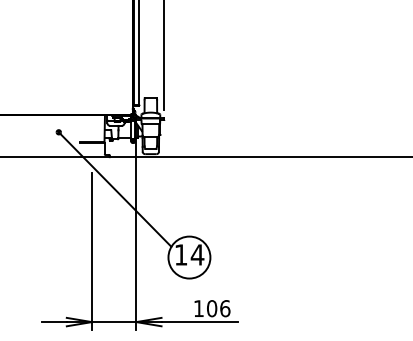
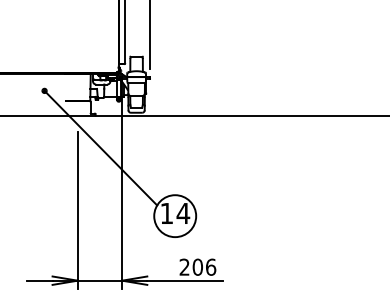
text: (198, 308) -> (184, 267), 106 -> 206

